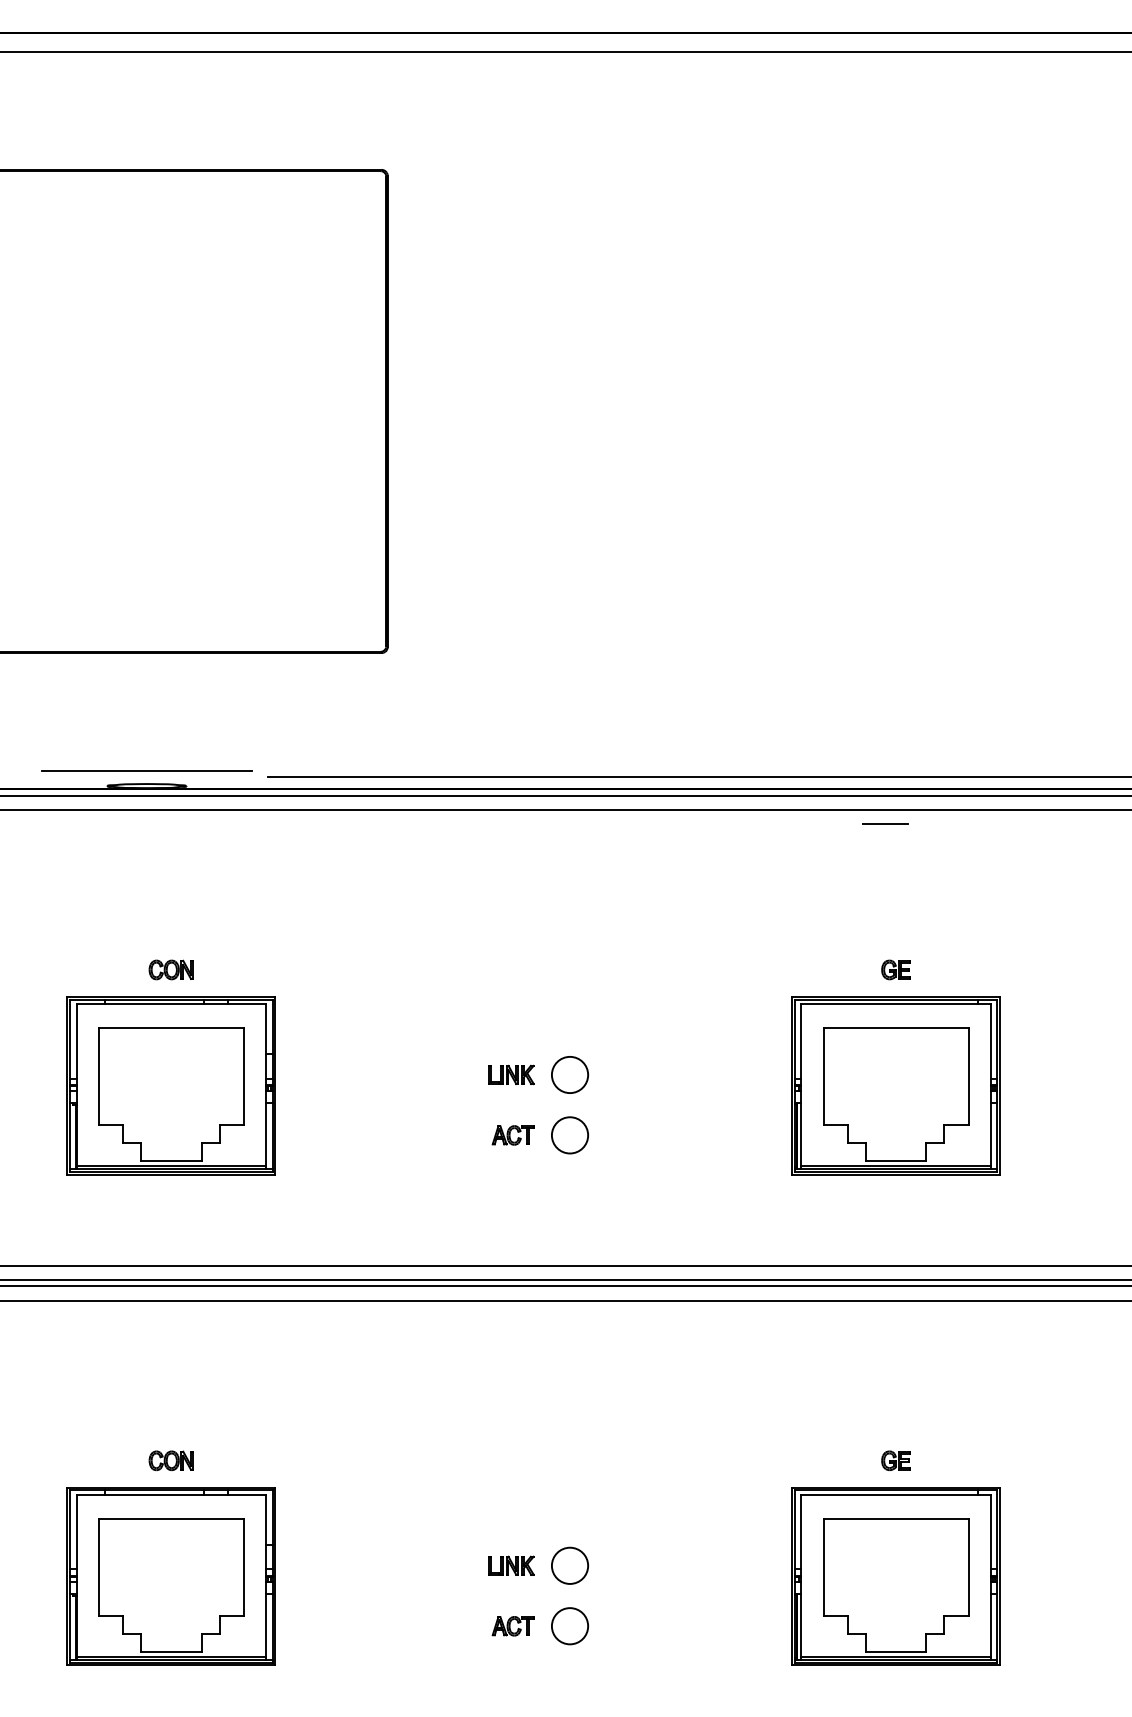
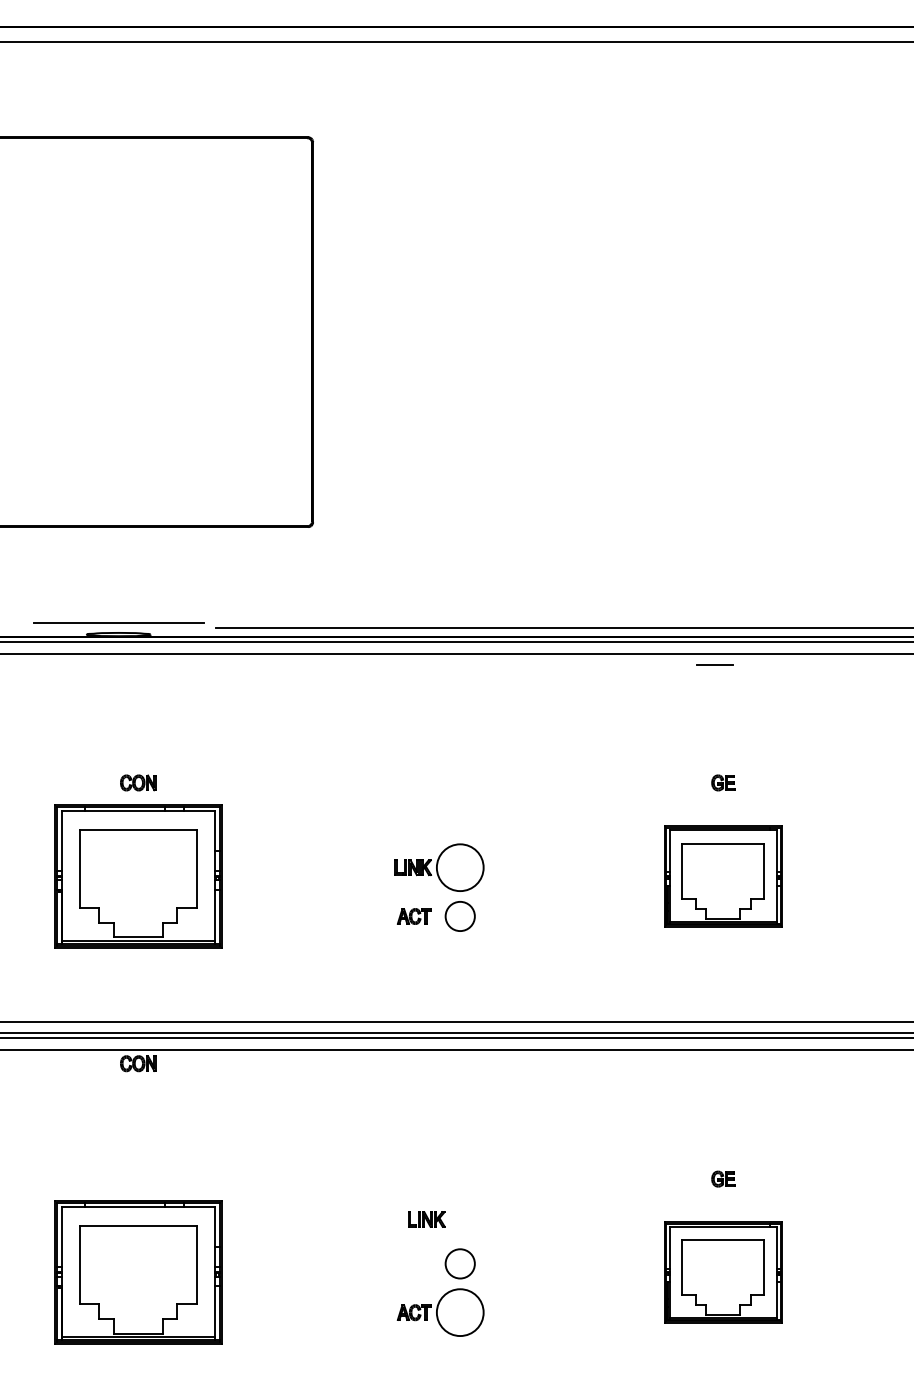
circle: (569, 1074) -> (459, 867), size x1.6
part: (895, 1085) -> (722, 876), size x0.7
part: (170, 1460) -> (137, 1063), moved
part: (511, 1565) -> (426, 1219), moved
part: (895, 1576) -> (722, 1272), size x0.7
circle: (569, 1626) -> (459, 1312), size x1.6

